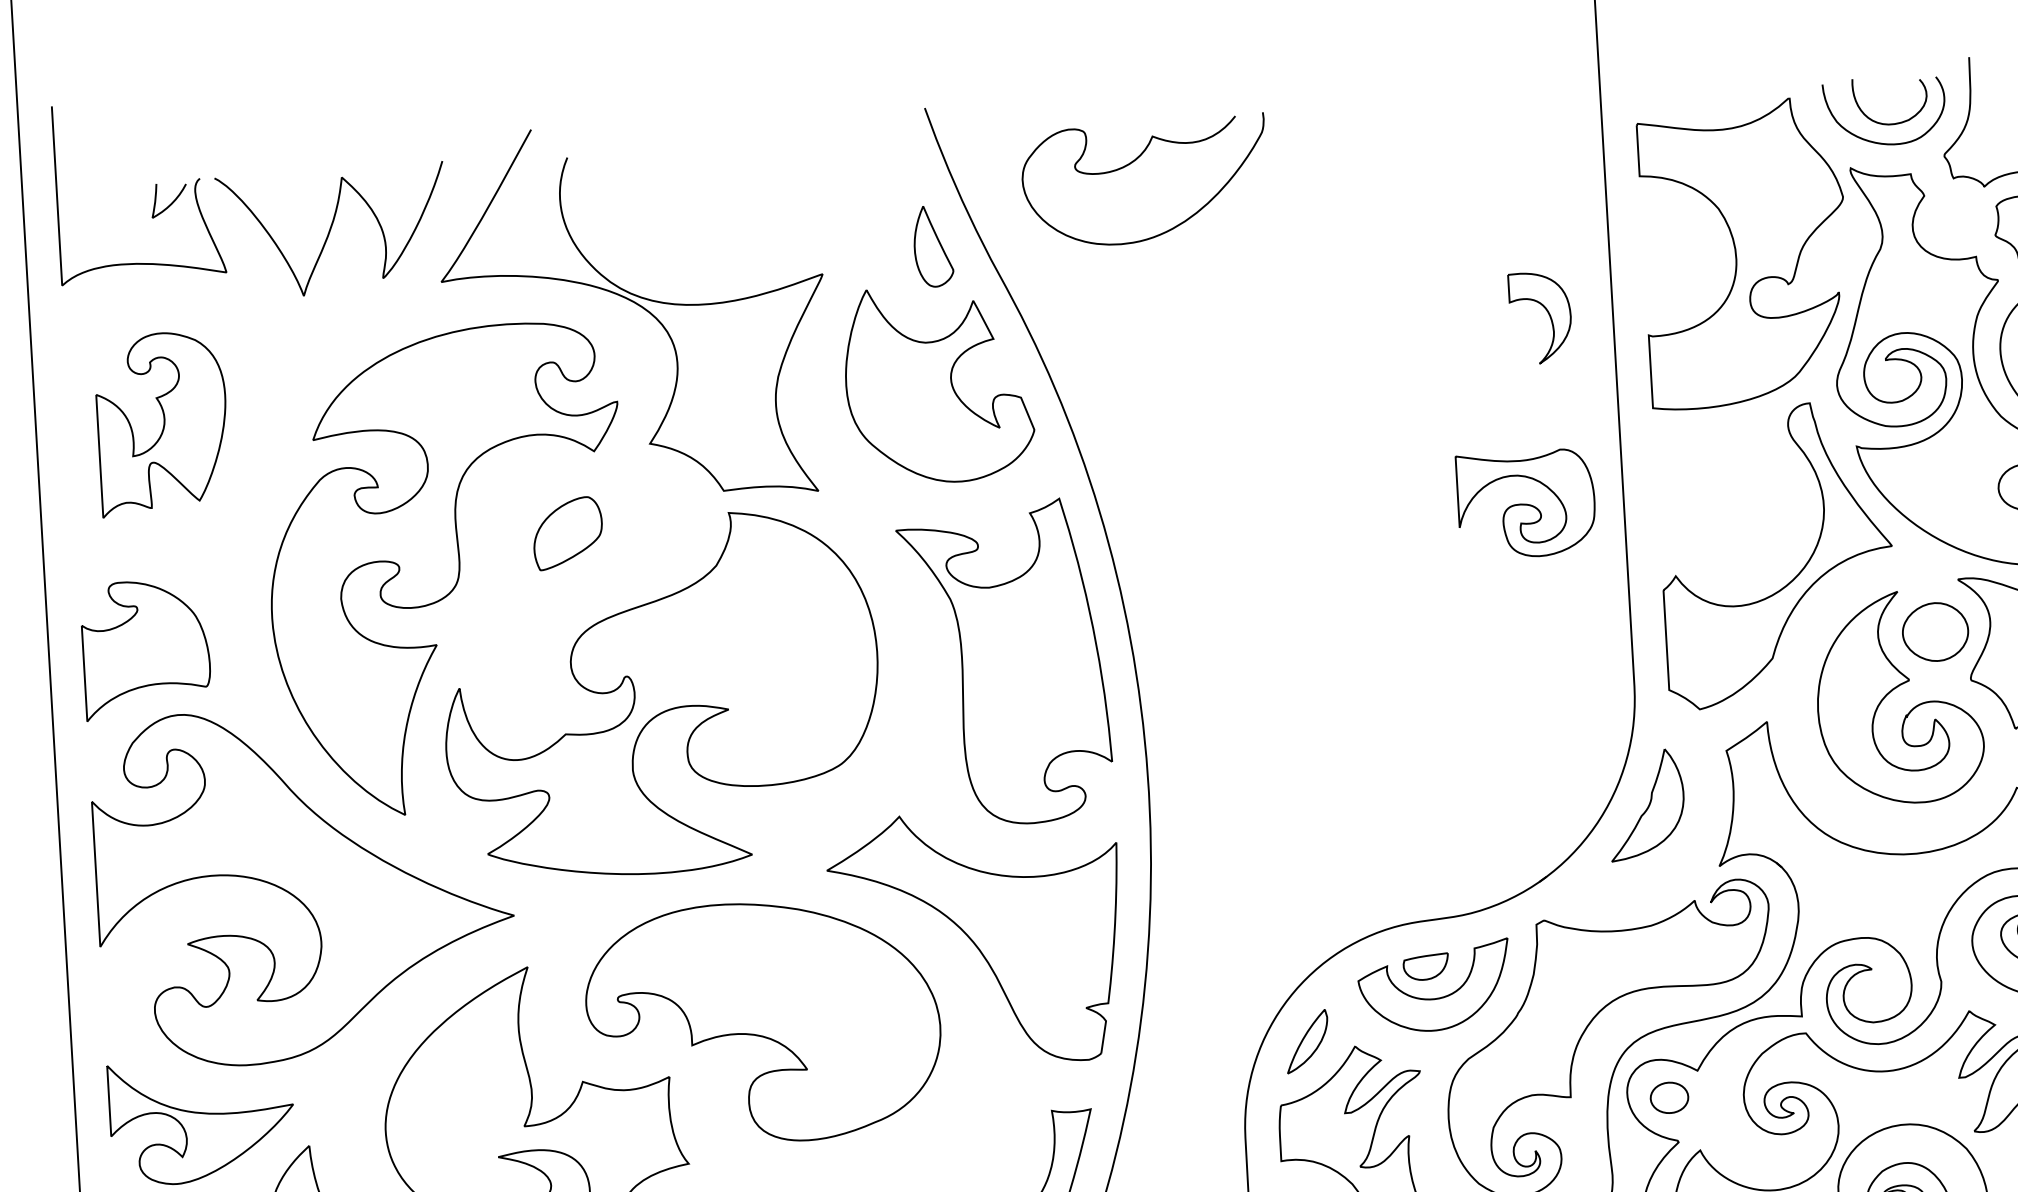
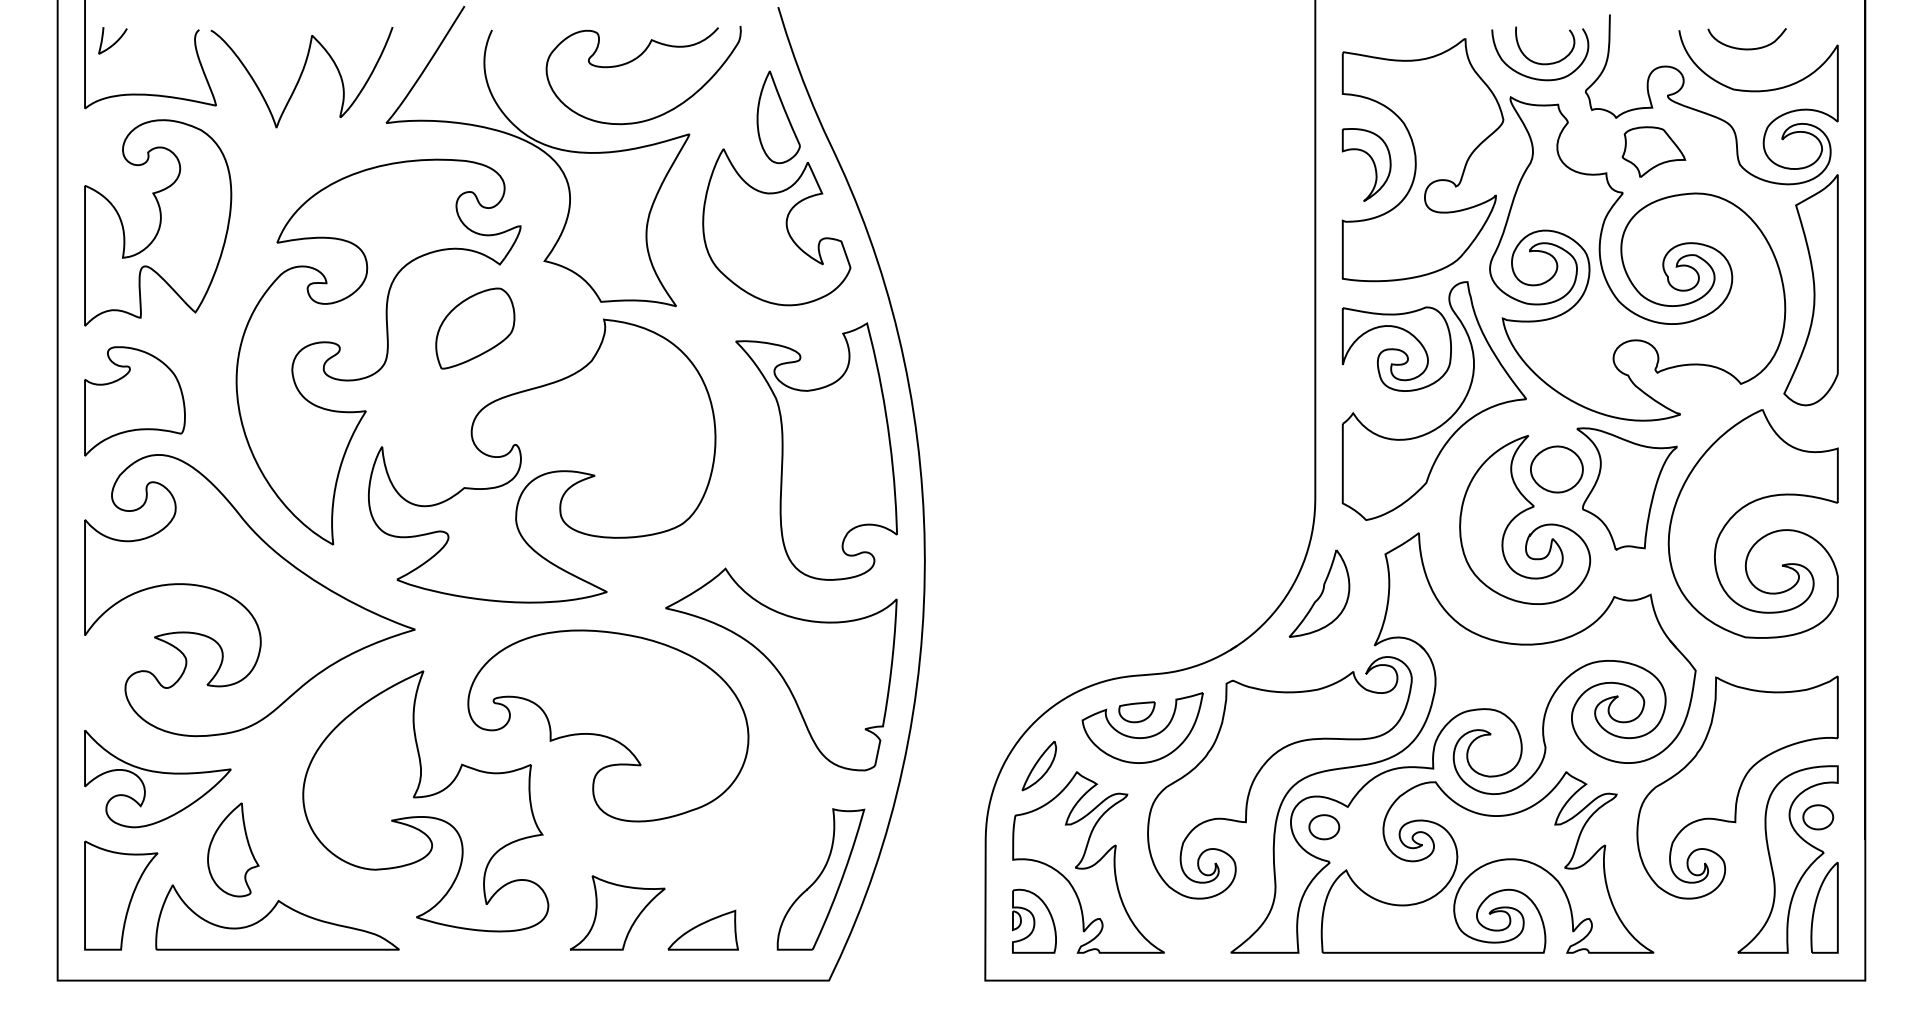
curve: (1131, 164) -> (633, 61), moved
curve: (171, 202) -> (114, 42), moved
part: (933, 246) -> (778, 117), size x1.43
part: (1547, 314) -> (1372, 162), moved
part: (162, 423) -> (158, 222), size x1.43
part: (1525, 503) -> (1396, 348), moved
part: (568, 533) -> (475, 328), size x1.43

